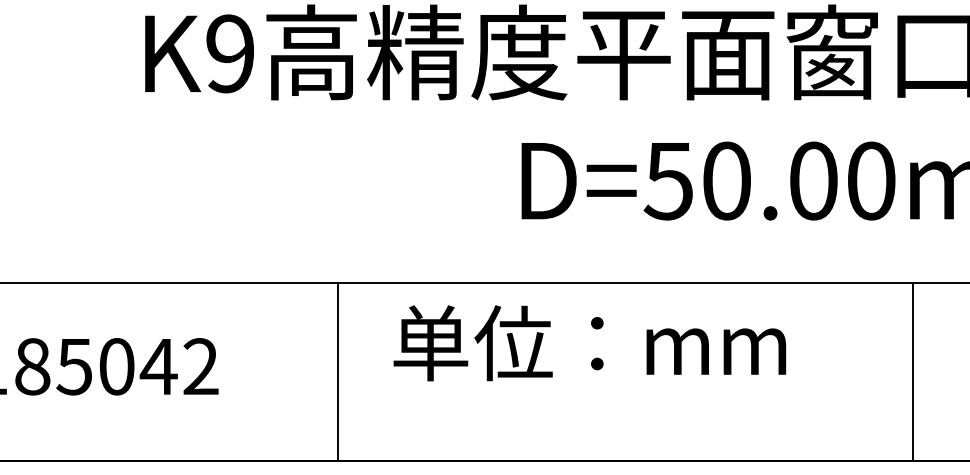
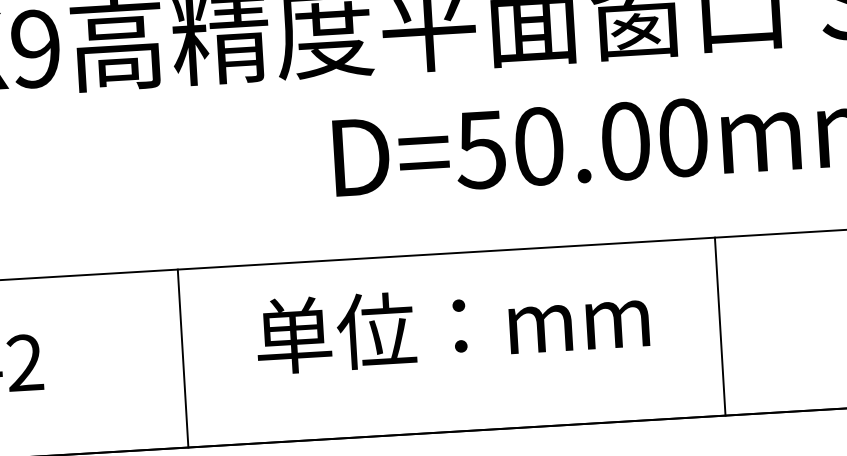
text: (589, 343) -> (452, 326), moved
line: (337, 371) -> (182, 358), moved
line: (913, 371) -> (720, 326), moved

